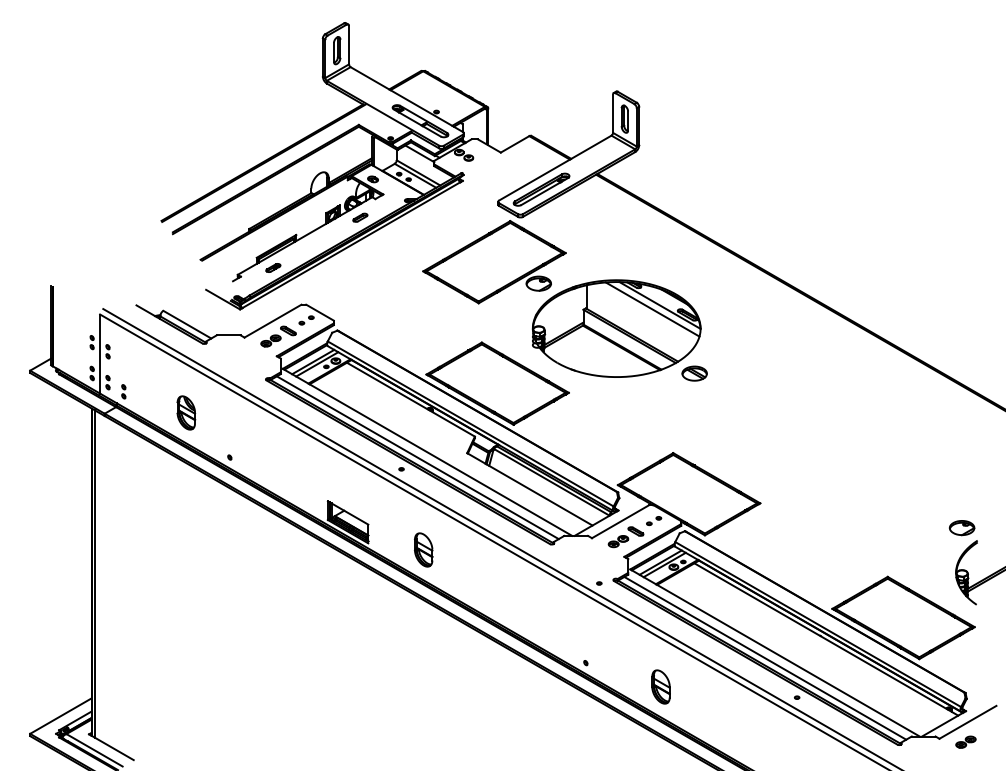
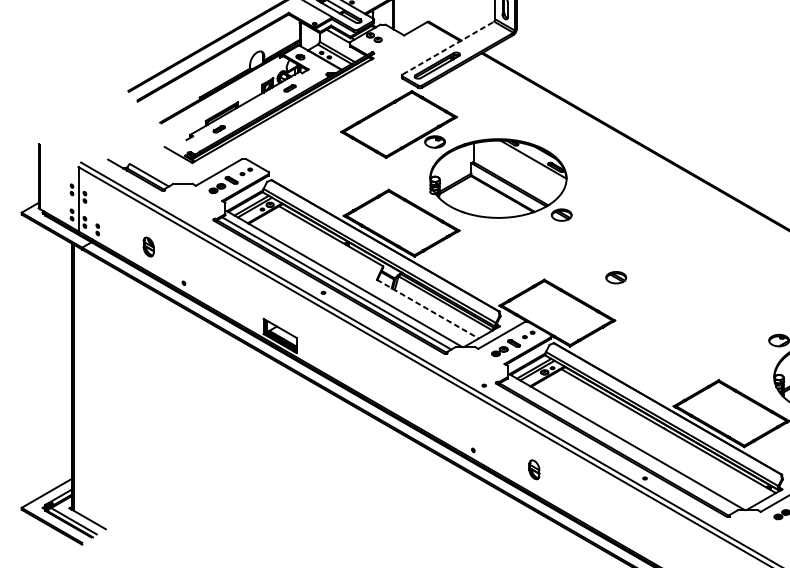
line: (555, 168) -> (448, 48), solid -> dashed
line: (652, 309) -> (527, 162), removed
part: (186, 412) -> (148, 246), size x0.7
part: (761, 450) -> (616, 277), added
line: (530, 489) -> (428, 309), solid -> dashed
part: (423, 549) -> (341, 358), removed
line: (765, 657) -> (619, 445), removed
part: (660, 686) -> (533, 469), size x0.7

